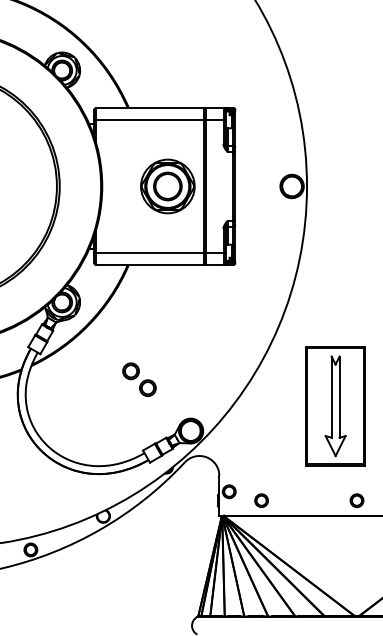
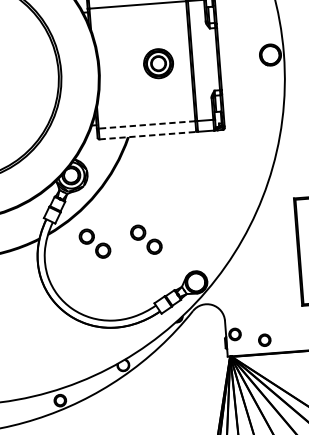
part: (167, 186) -> (158, 63), size x0.6
line: (149, 253) -> (146, 125), solid -> dashed
line: (149, 265) -> (147, 136), solid -> dashed
part: (82, 379) -> (95, 243), added

